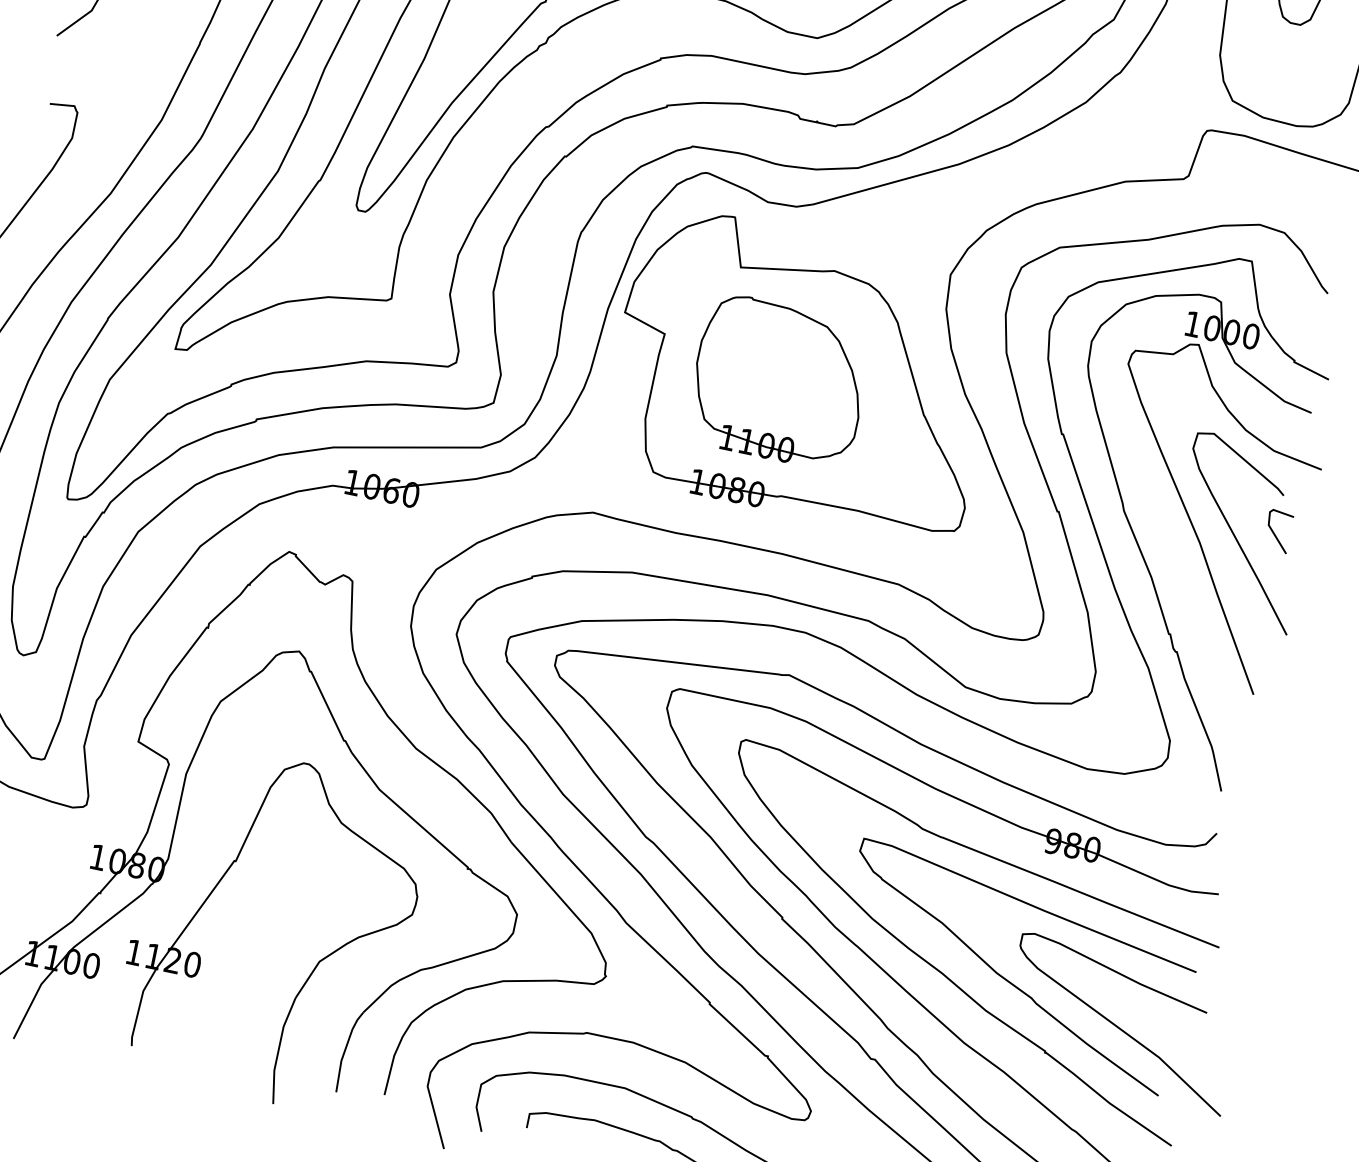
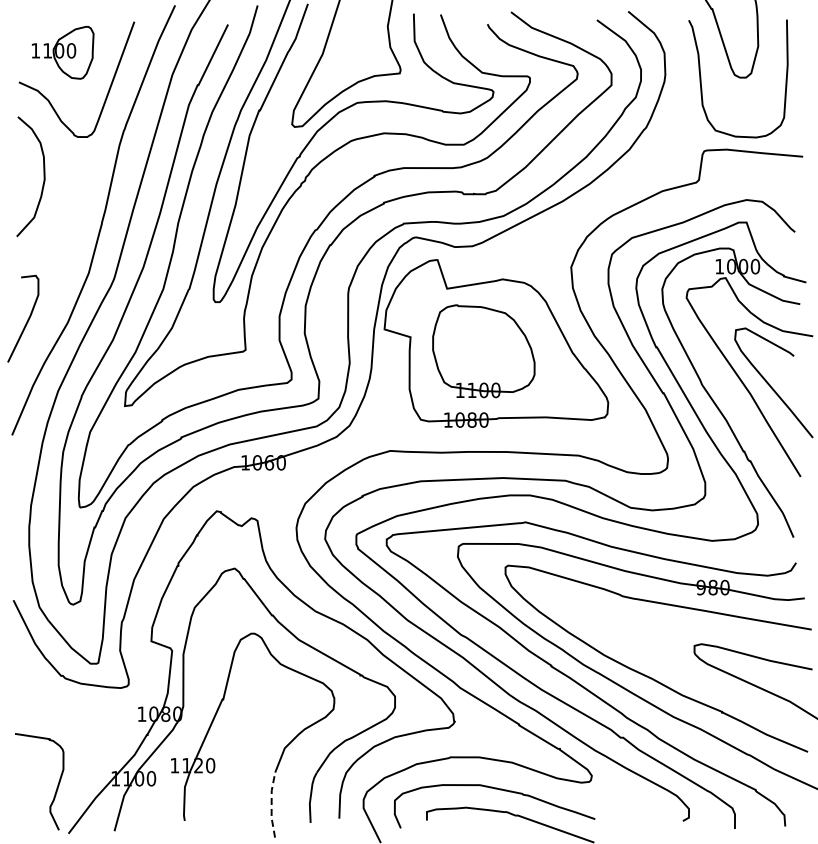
line: (1275, 531) -> (793, 378), removed
curve: (1006, 977) -> (690, 673), removed
line: (278, 1048) -> (271, 804), solid -> dashed

